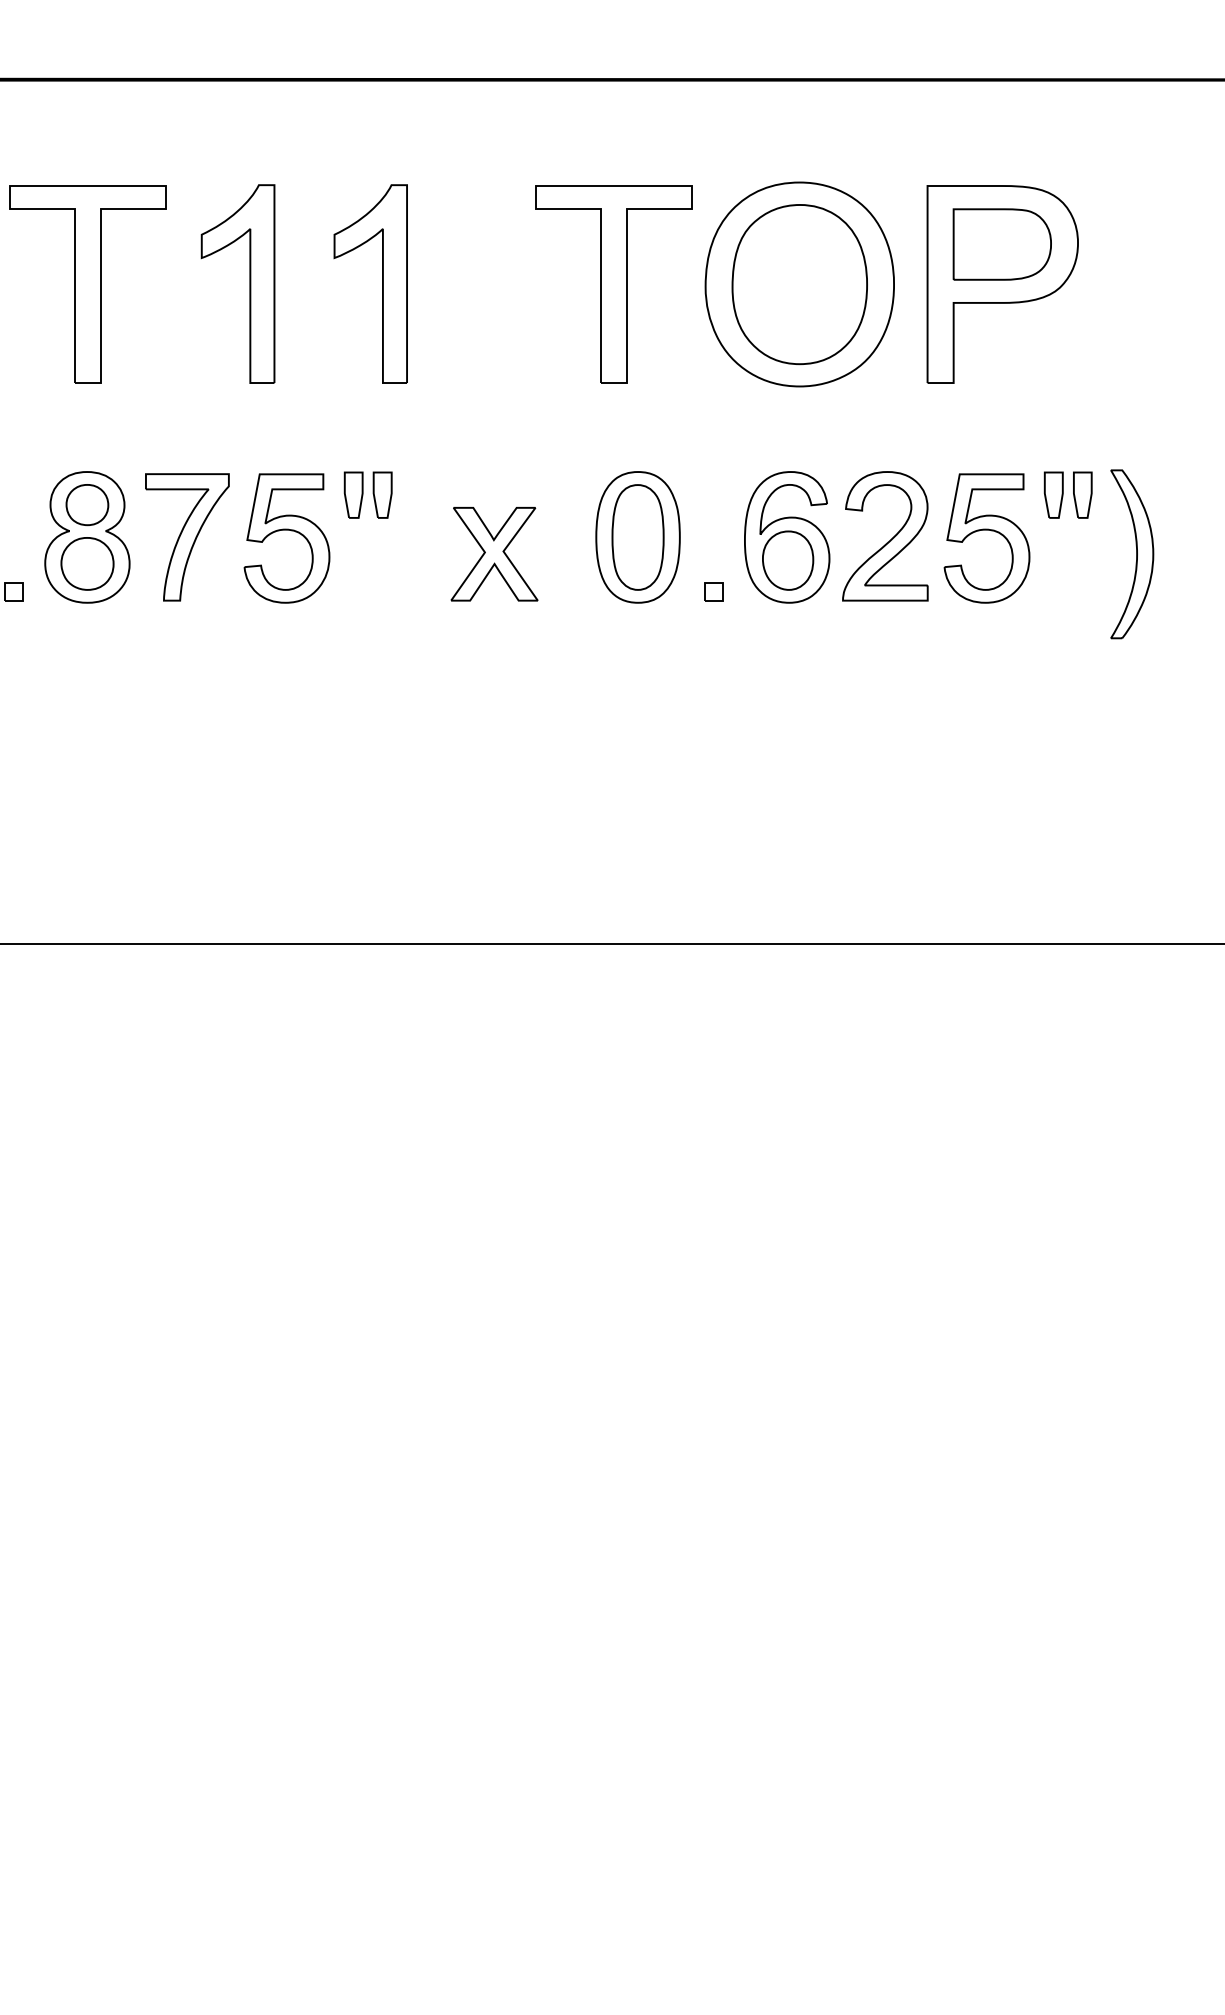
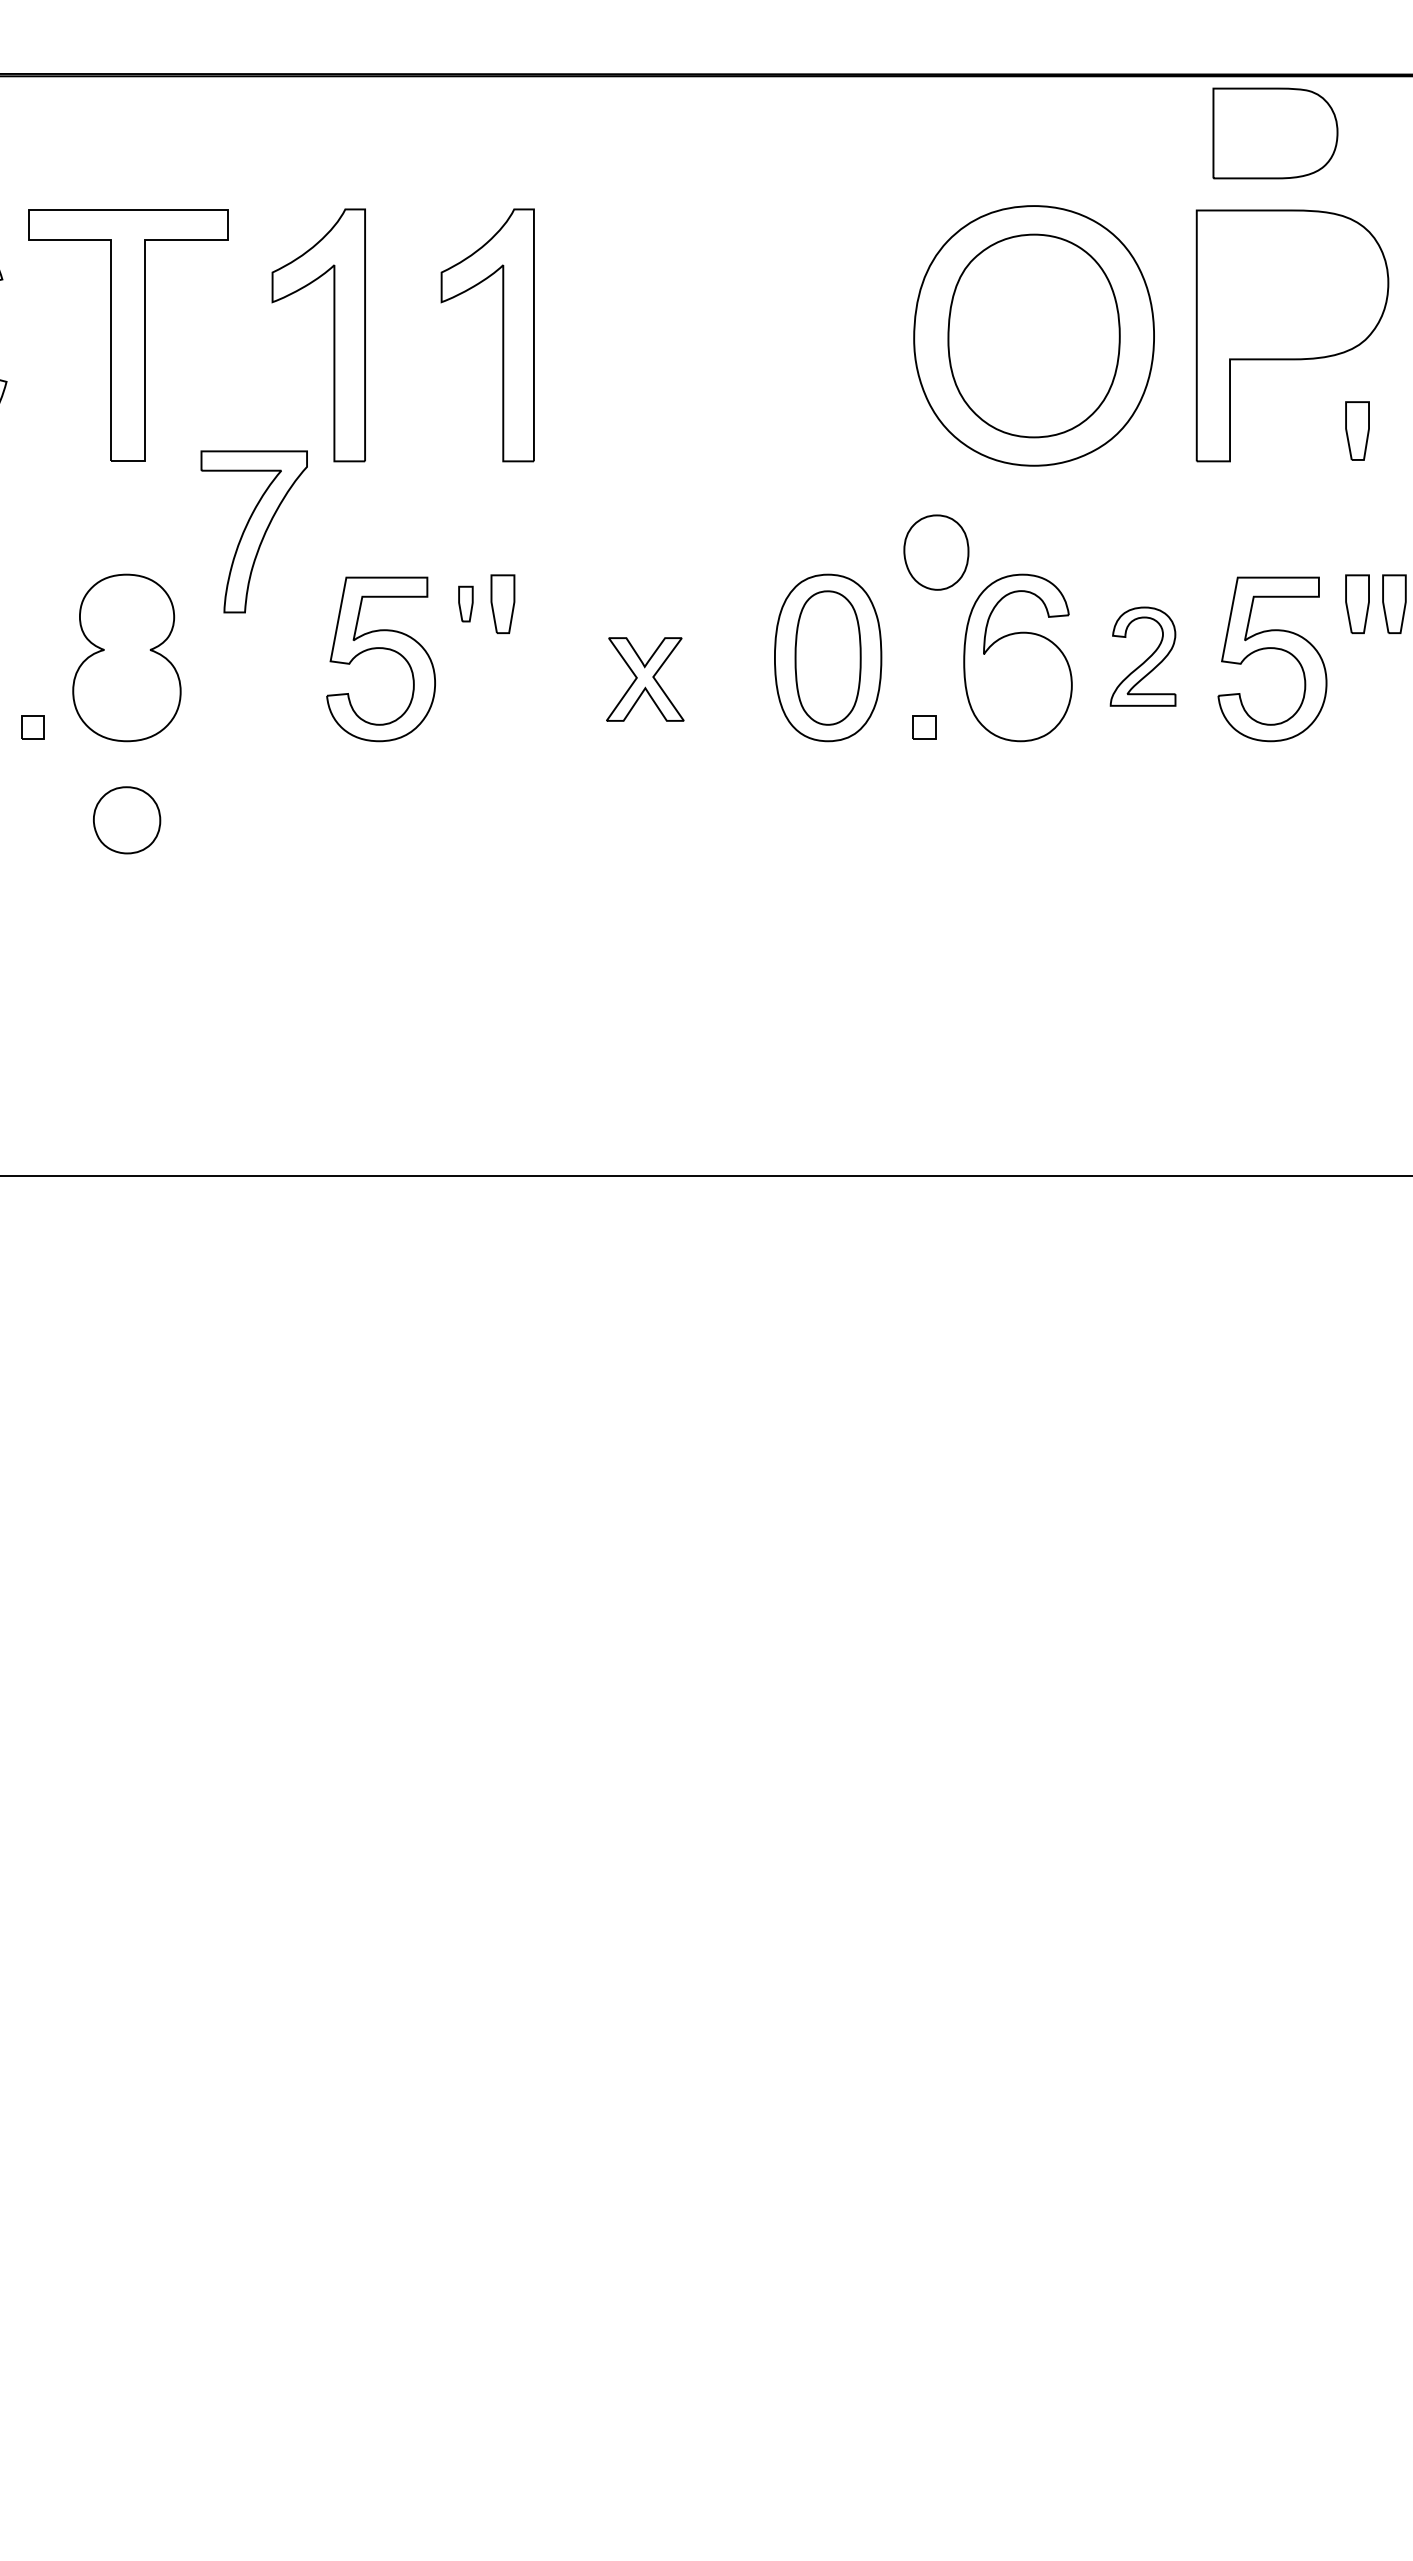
part: (1001, 244) -> (1274, 133), moved
part: (613, 284) -> (796, 335), removed
part: (1053, 358) -> (1357, 430), added
part: (353, 494) -> (465, 603), size x0.6
part: (87, 505) -> (127, 617), removed
part: (885, 536) -> (1143, 656), size x0.6
part: (187, 537) -> (254, 532), moved
part: (494, 554) -> (645, 679), size x0.7
part: (788, 560) -> (936, 552), moved
part: (87, 563) -> (127, 819), moved

